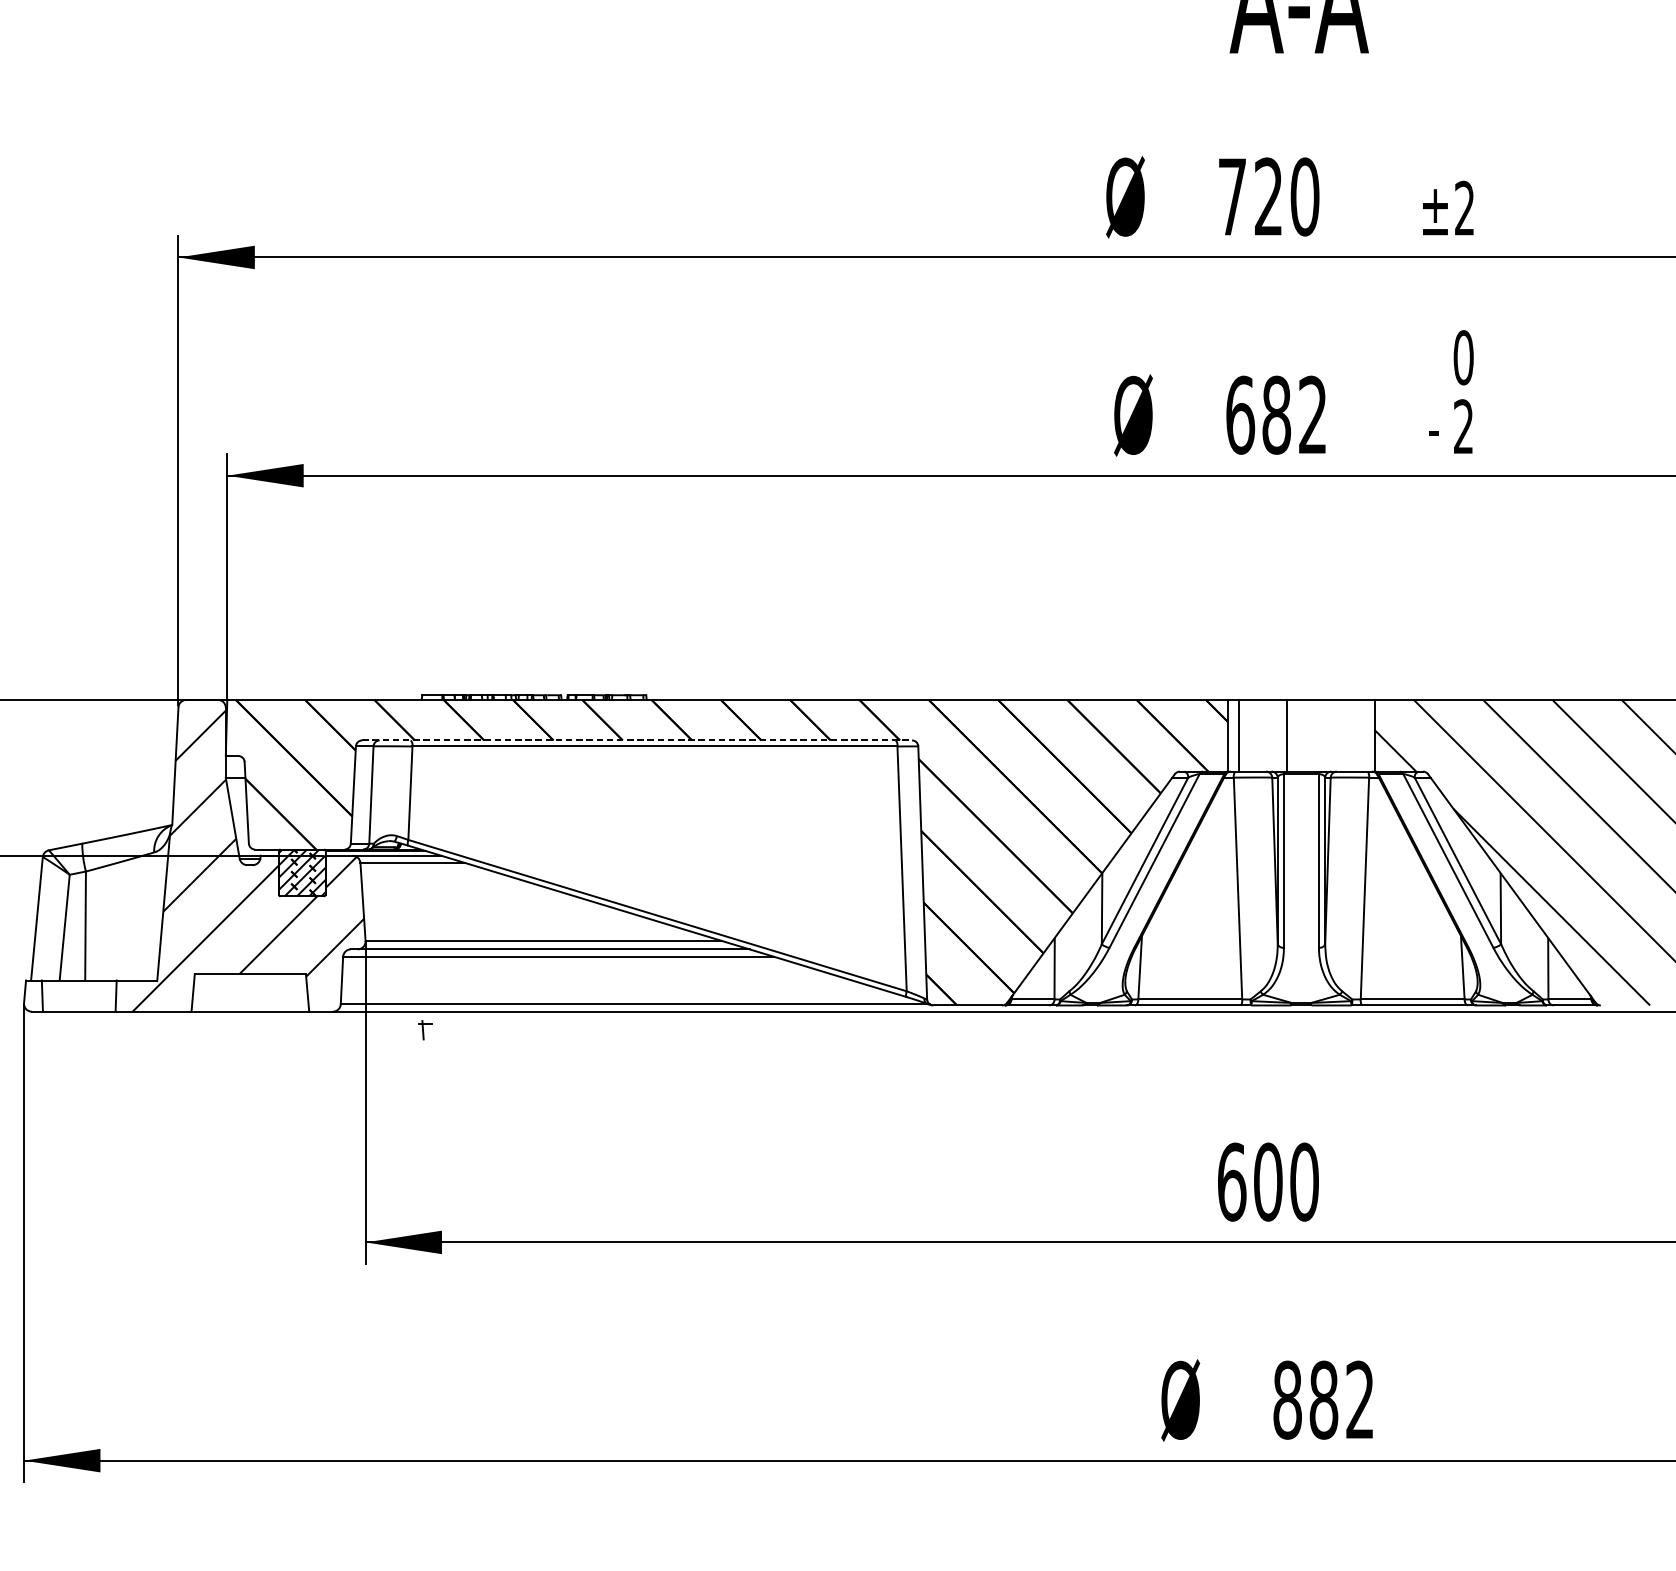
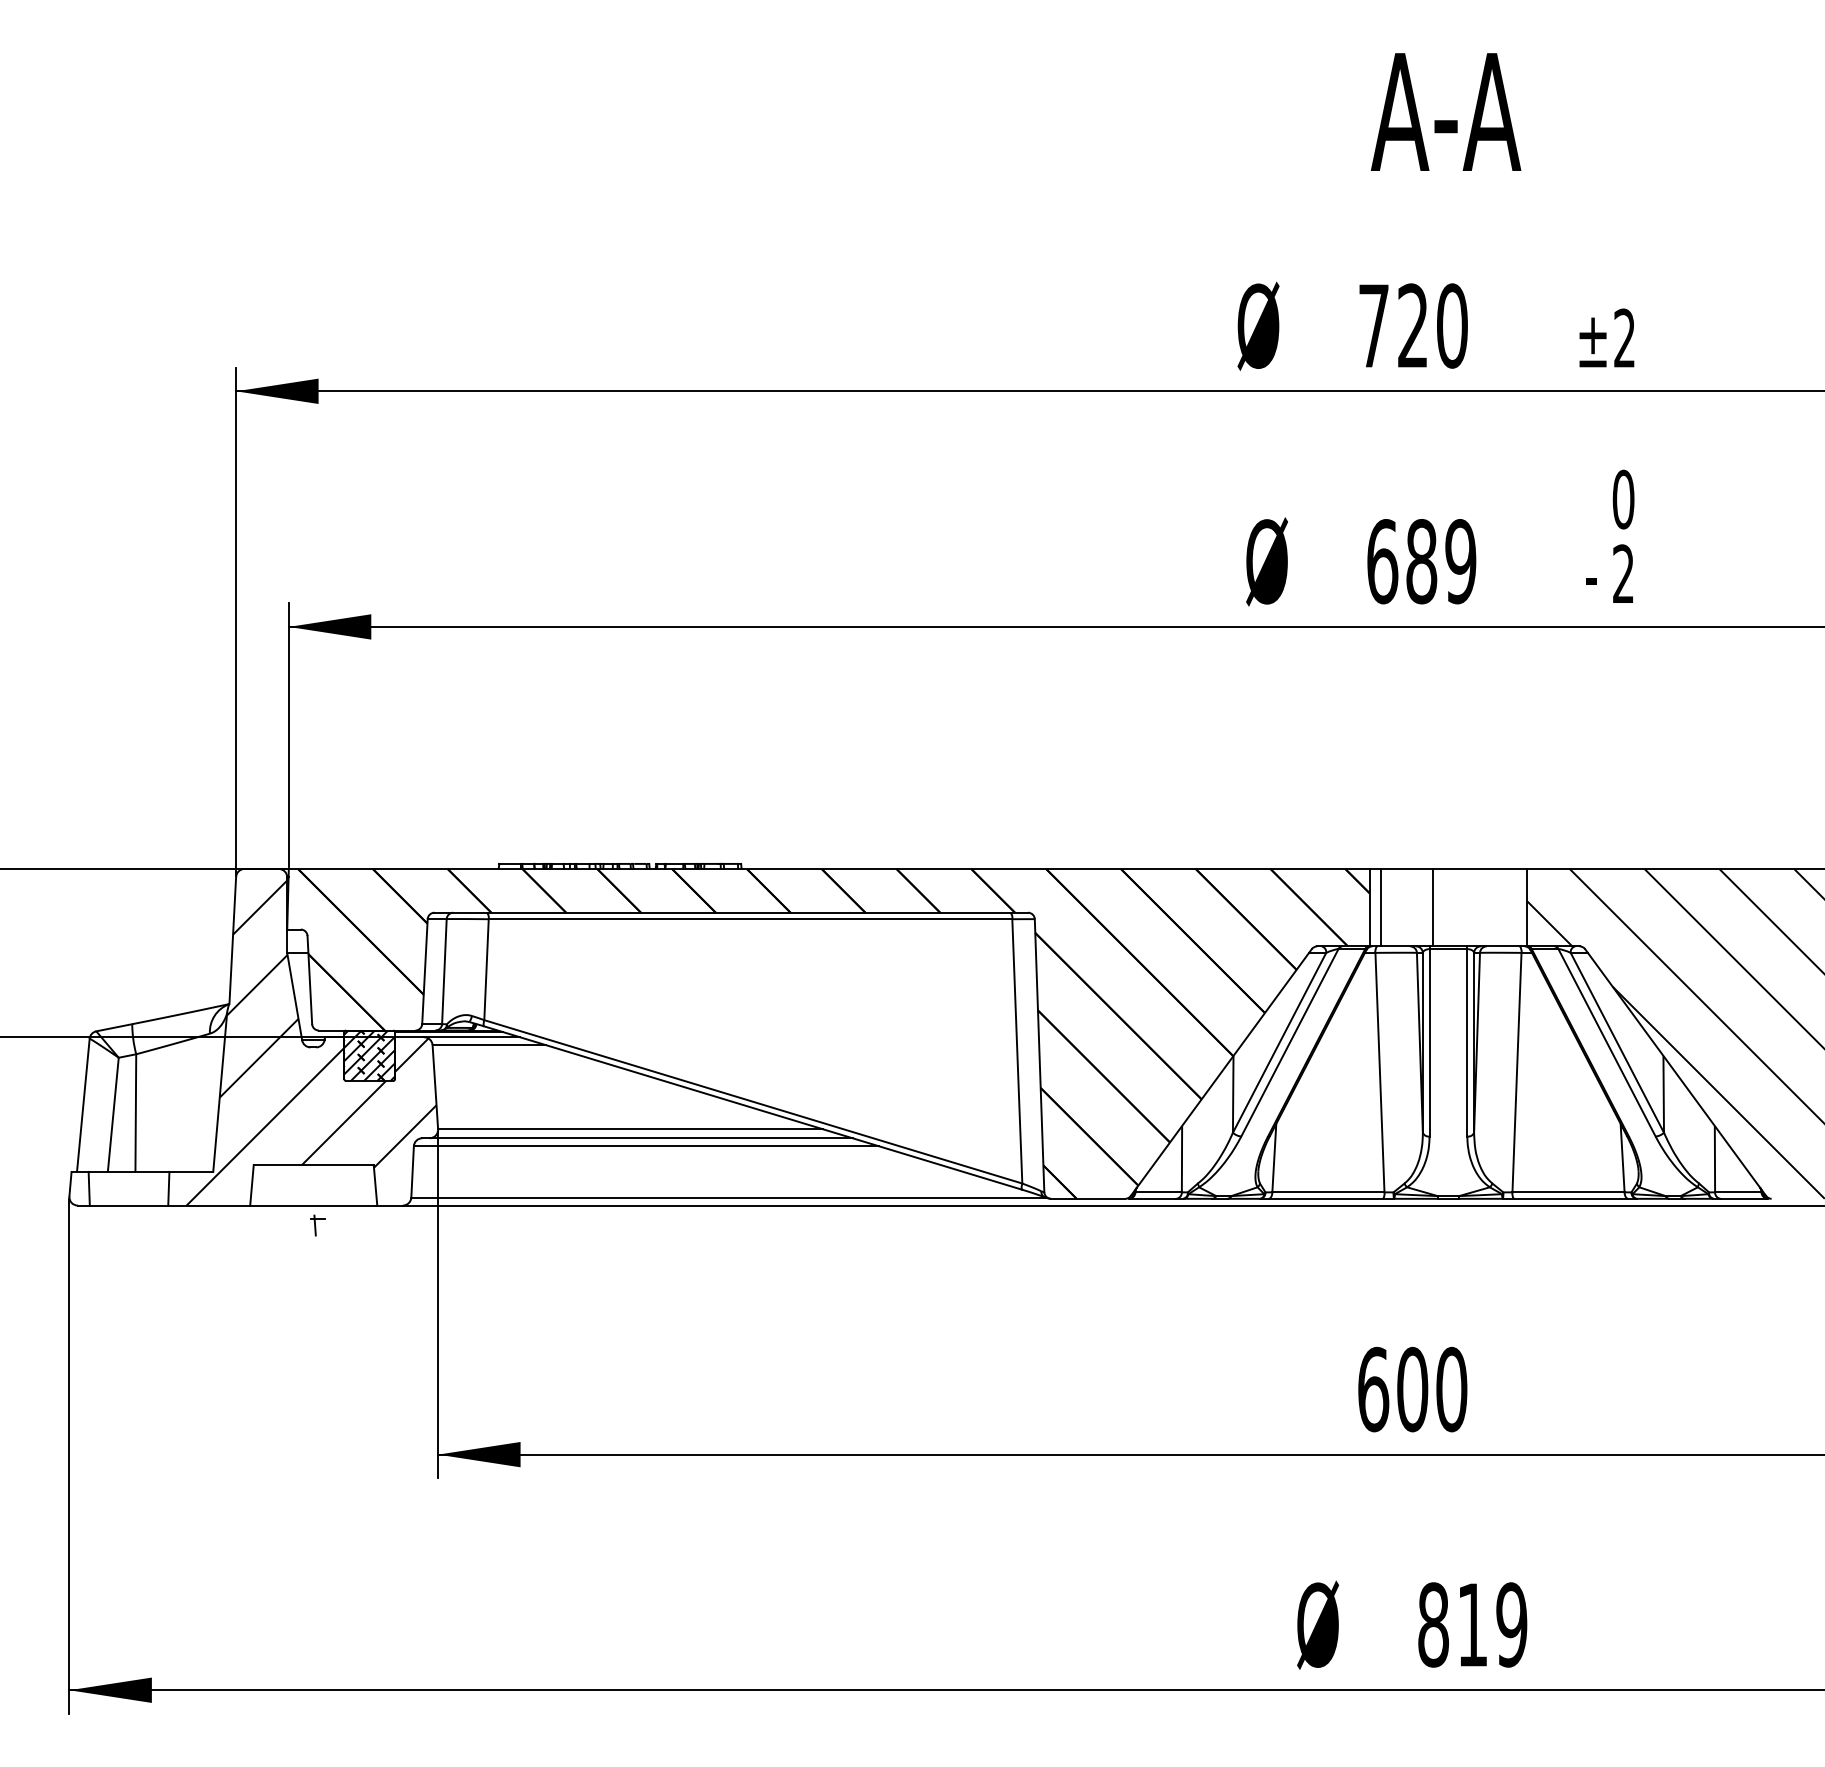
text: (1312, 415) -> (1460, 561), 682 -> 689
line: (637, 740) -> (731, 912), dashed -> solid
part: (425, 1030) -> (317, 1225), moved
text: (1342, 1399) -> (1492, 1624), 882 -> 819

